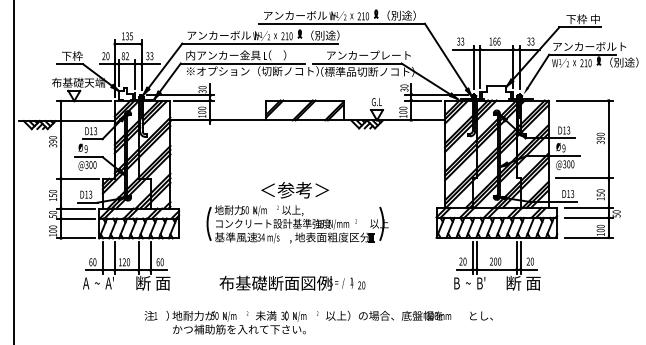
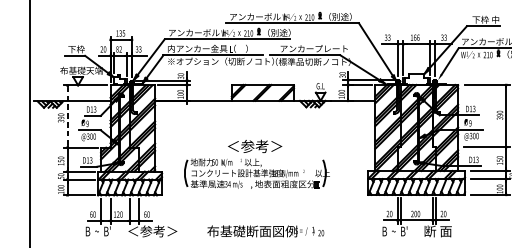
line: (61, 139) -> (67, 116), solid -> dashed
part: (297, 212) -> (256, 164), moved
text: (98, 282) -> (97, 230), A  ~  A' -> B  ~  B'
text: (167, 282) -> (152, 230), 断 面 -> ＜参考＞
text: (292, 282) -> (265, 230), moved

